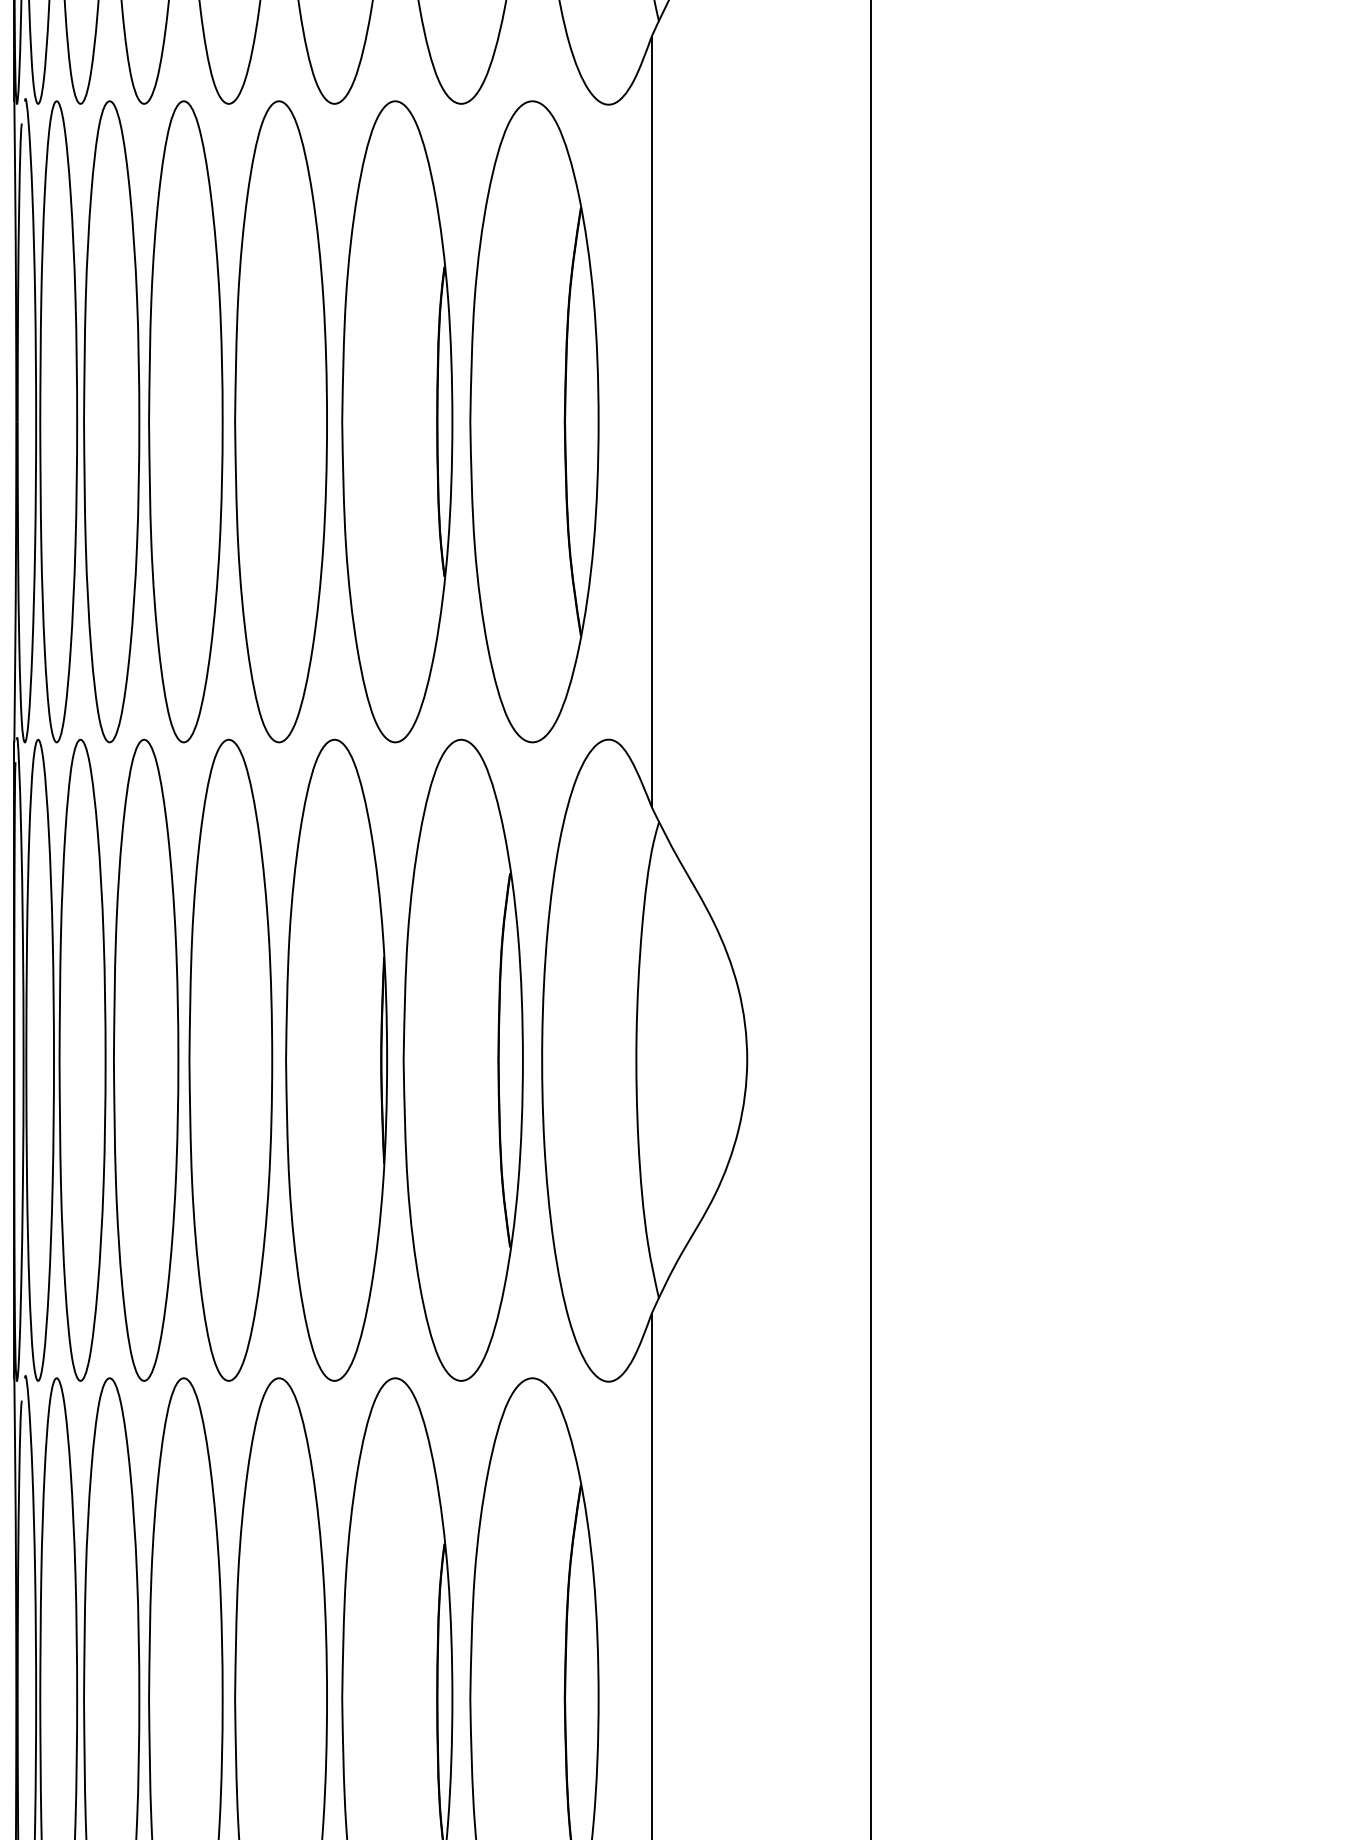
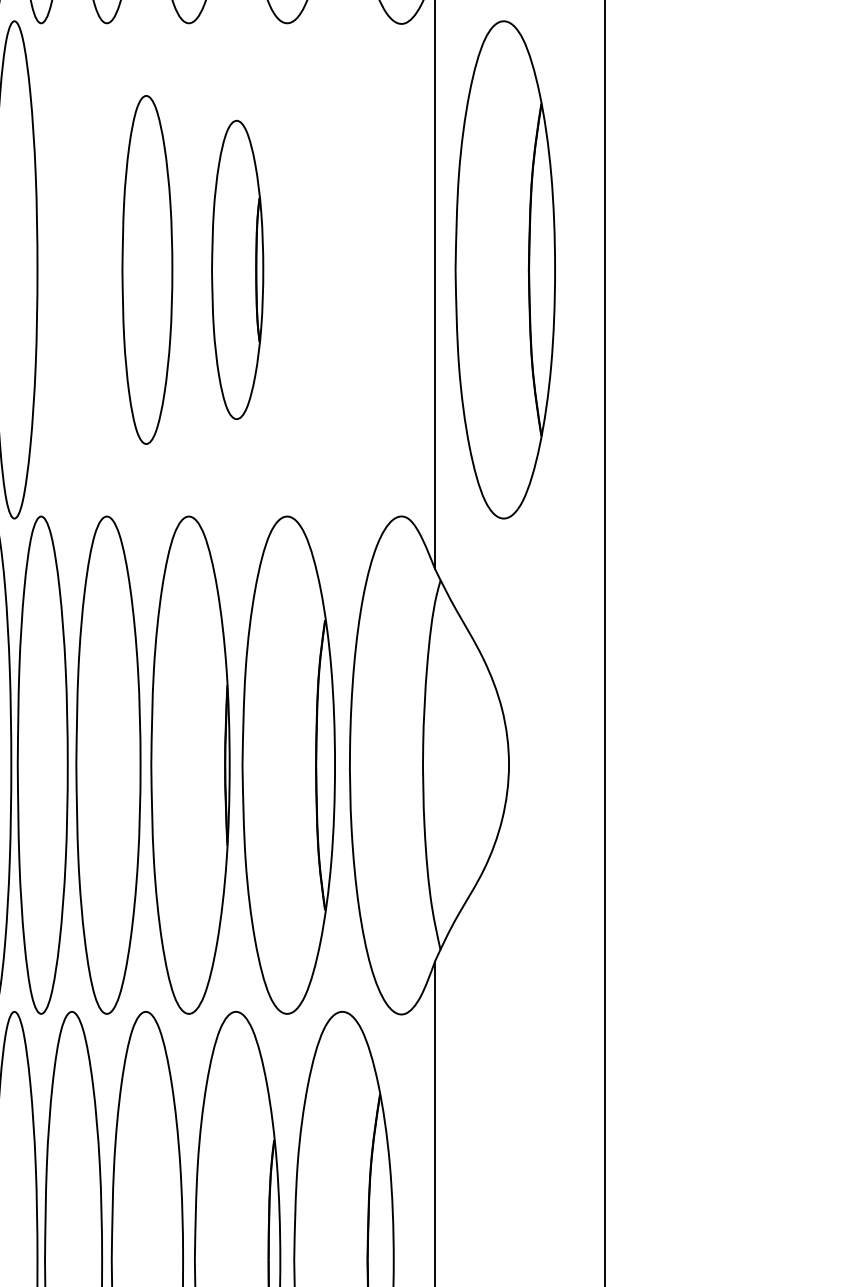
part: (185, 421) -> (73, 269), removed
part: (280, 421) -> (146, 269), size x0.7
part: (397, 421) -> (237, 269), size x0.6
part: (534, 421) -> (505, 269), moved

